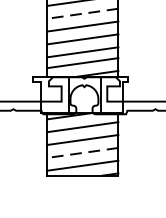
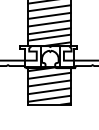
line: (81, 14) -> (48, 8), dashed -> solid
line: (81, 153) -> (48, 91), dashed -> solid

